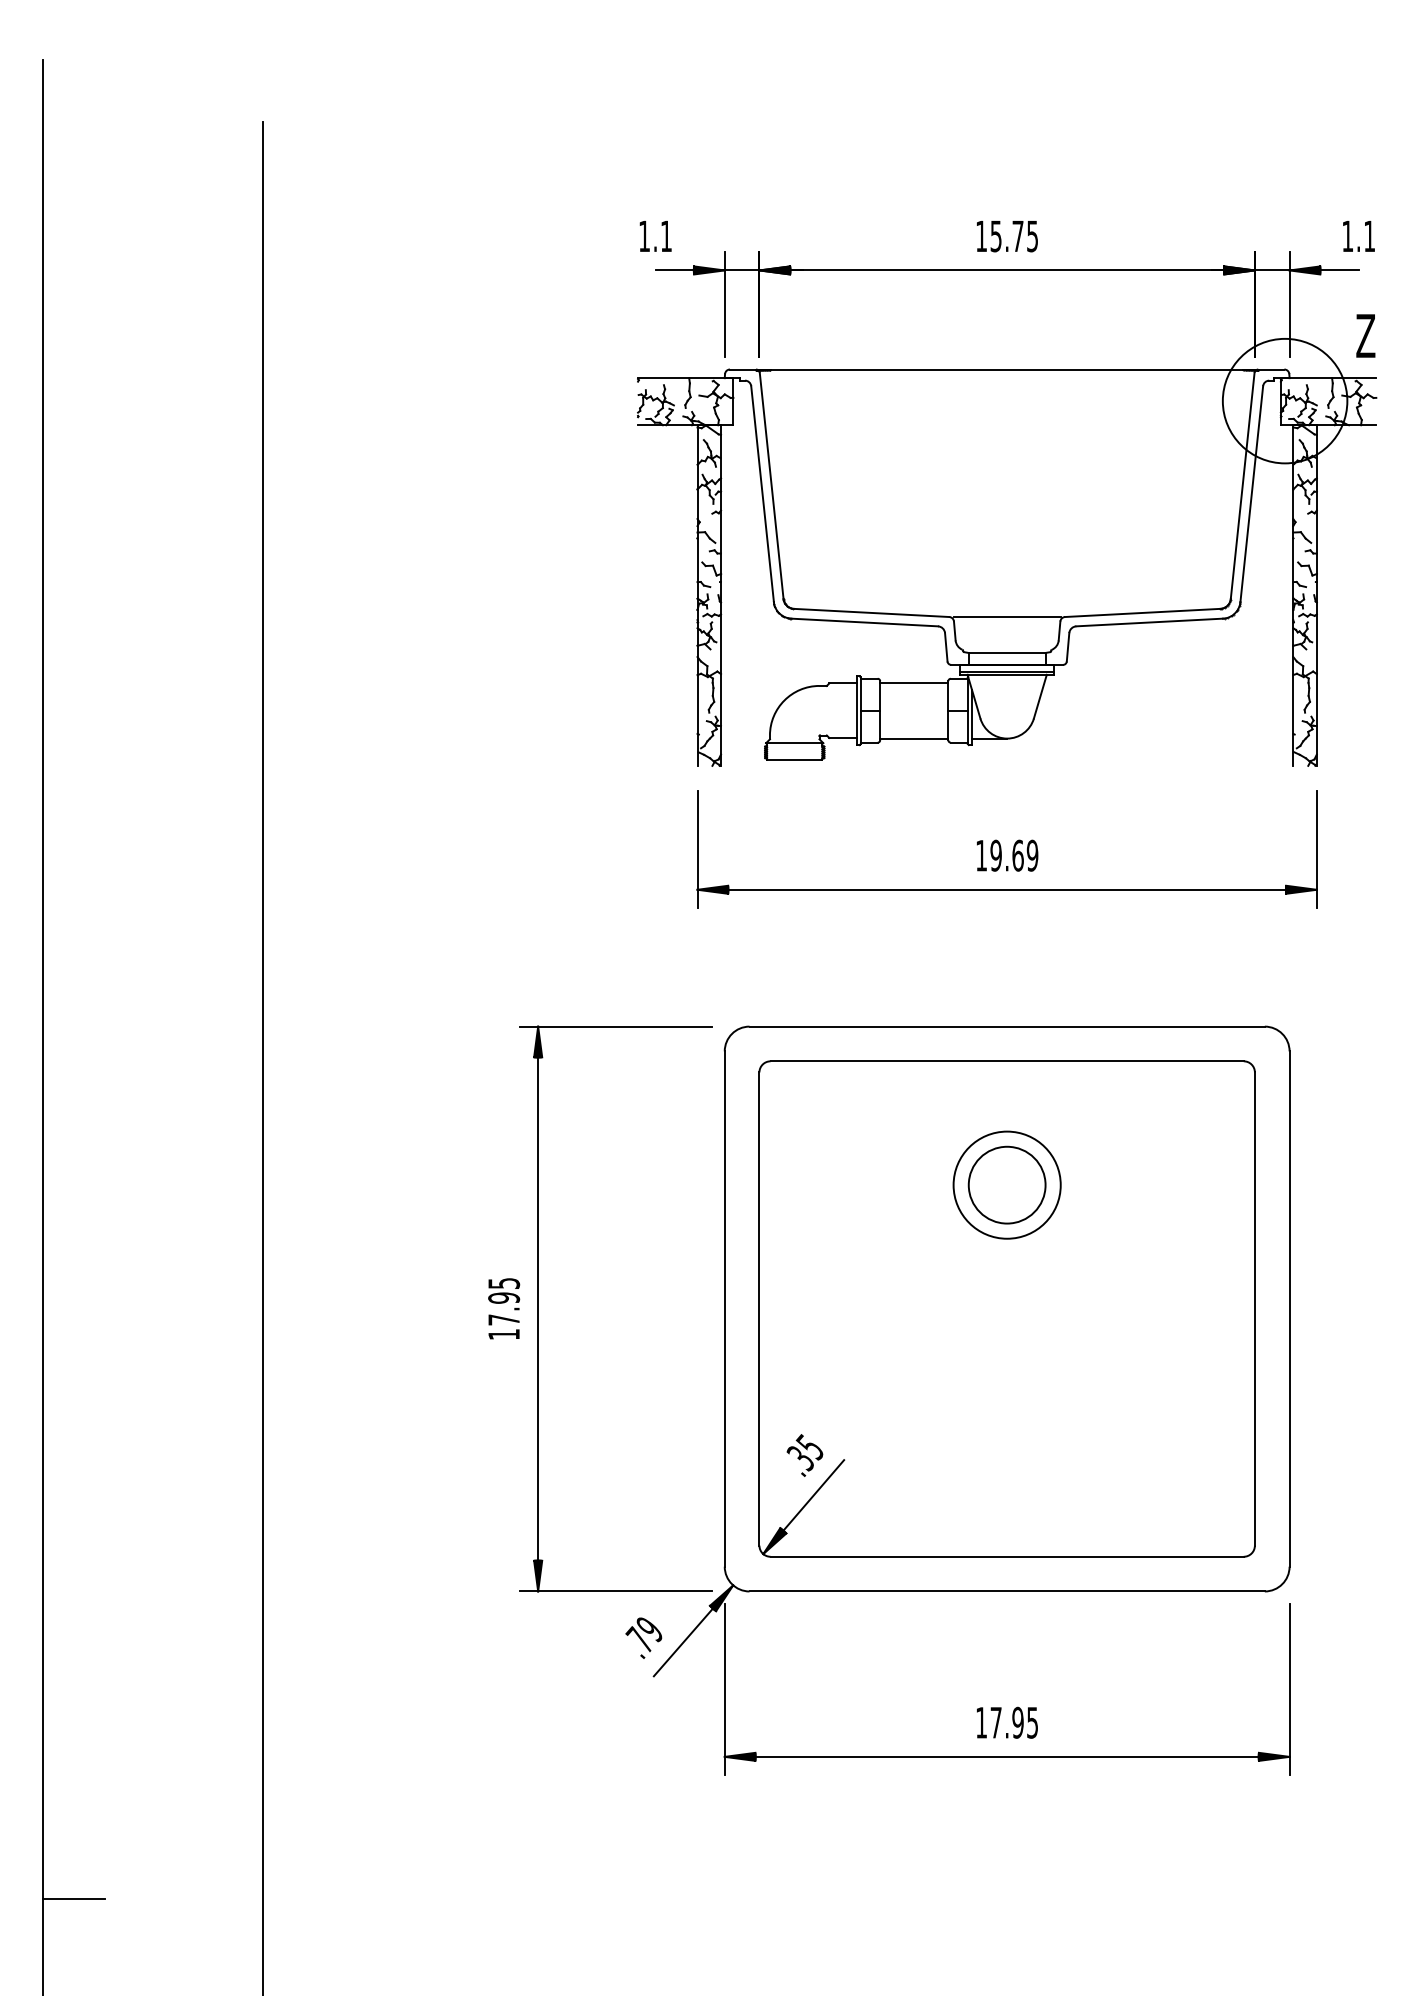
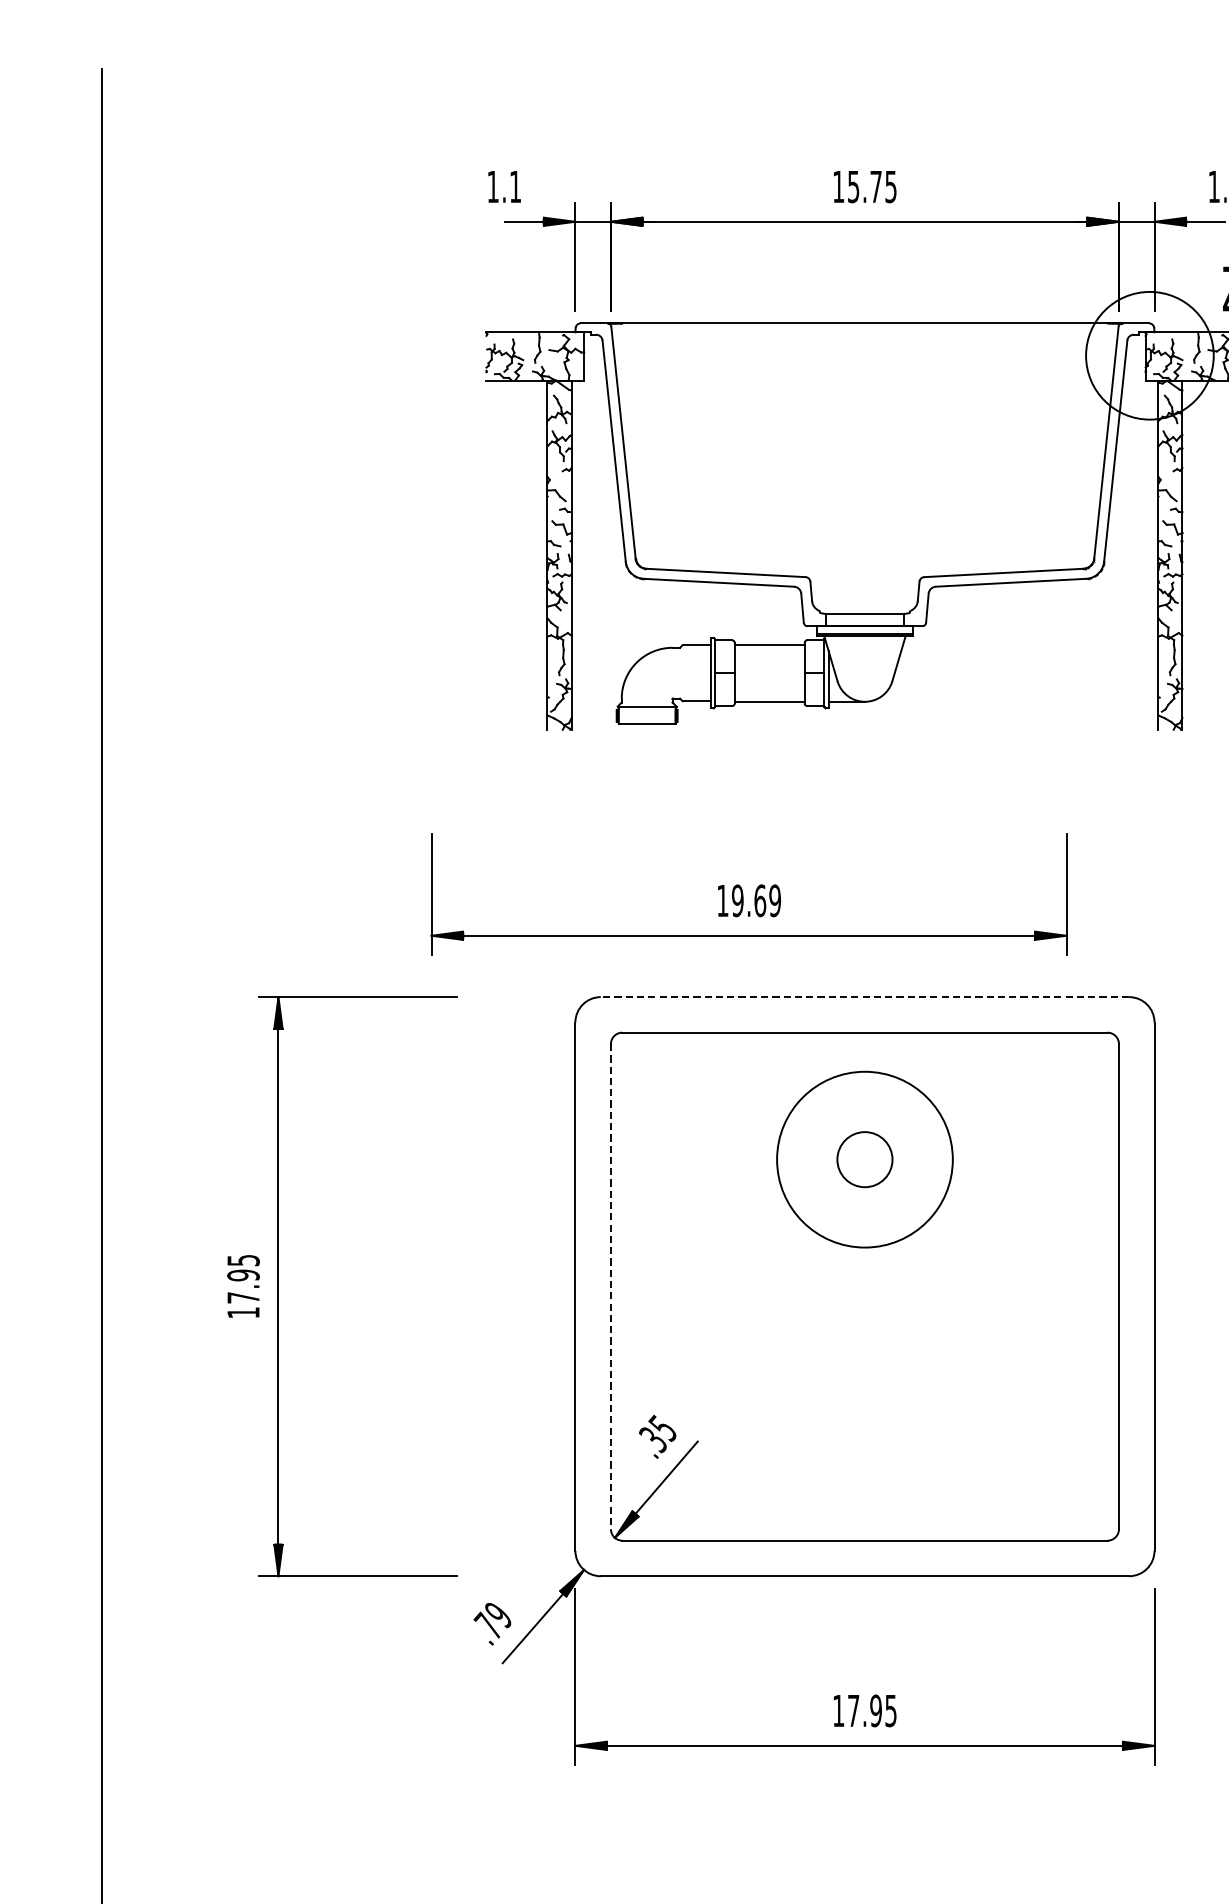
line: (1006, 617) -> (864, 577), removed
part: (1006, 849) -> (748, 894), moved
line: (1007, 1026) -> (865, 996), solid -> dashed
circle: (1006, 1184) -> (864, 1158), size x0.7
circle: (1006, 1184) -> (864, 1158), size x1.6
part: (538, 1308) -> (278, 1286), moved
line: (759, 1309) -> (611, 1287), solid -> dashed

